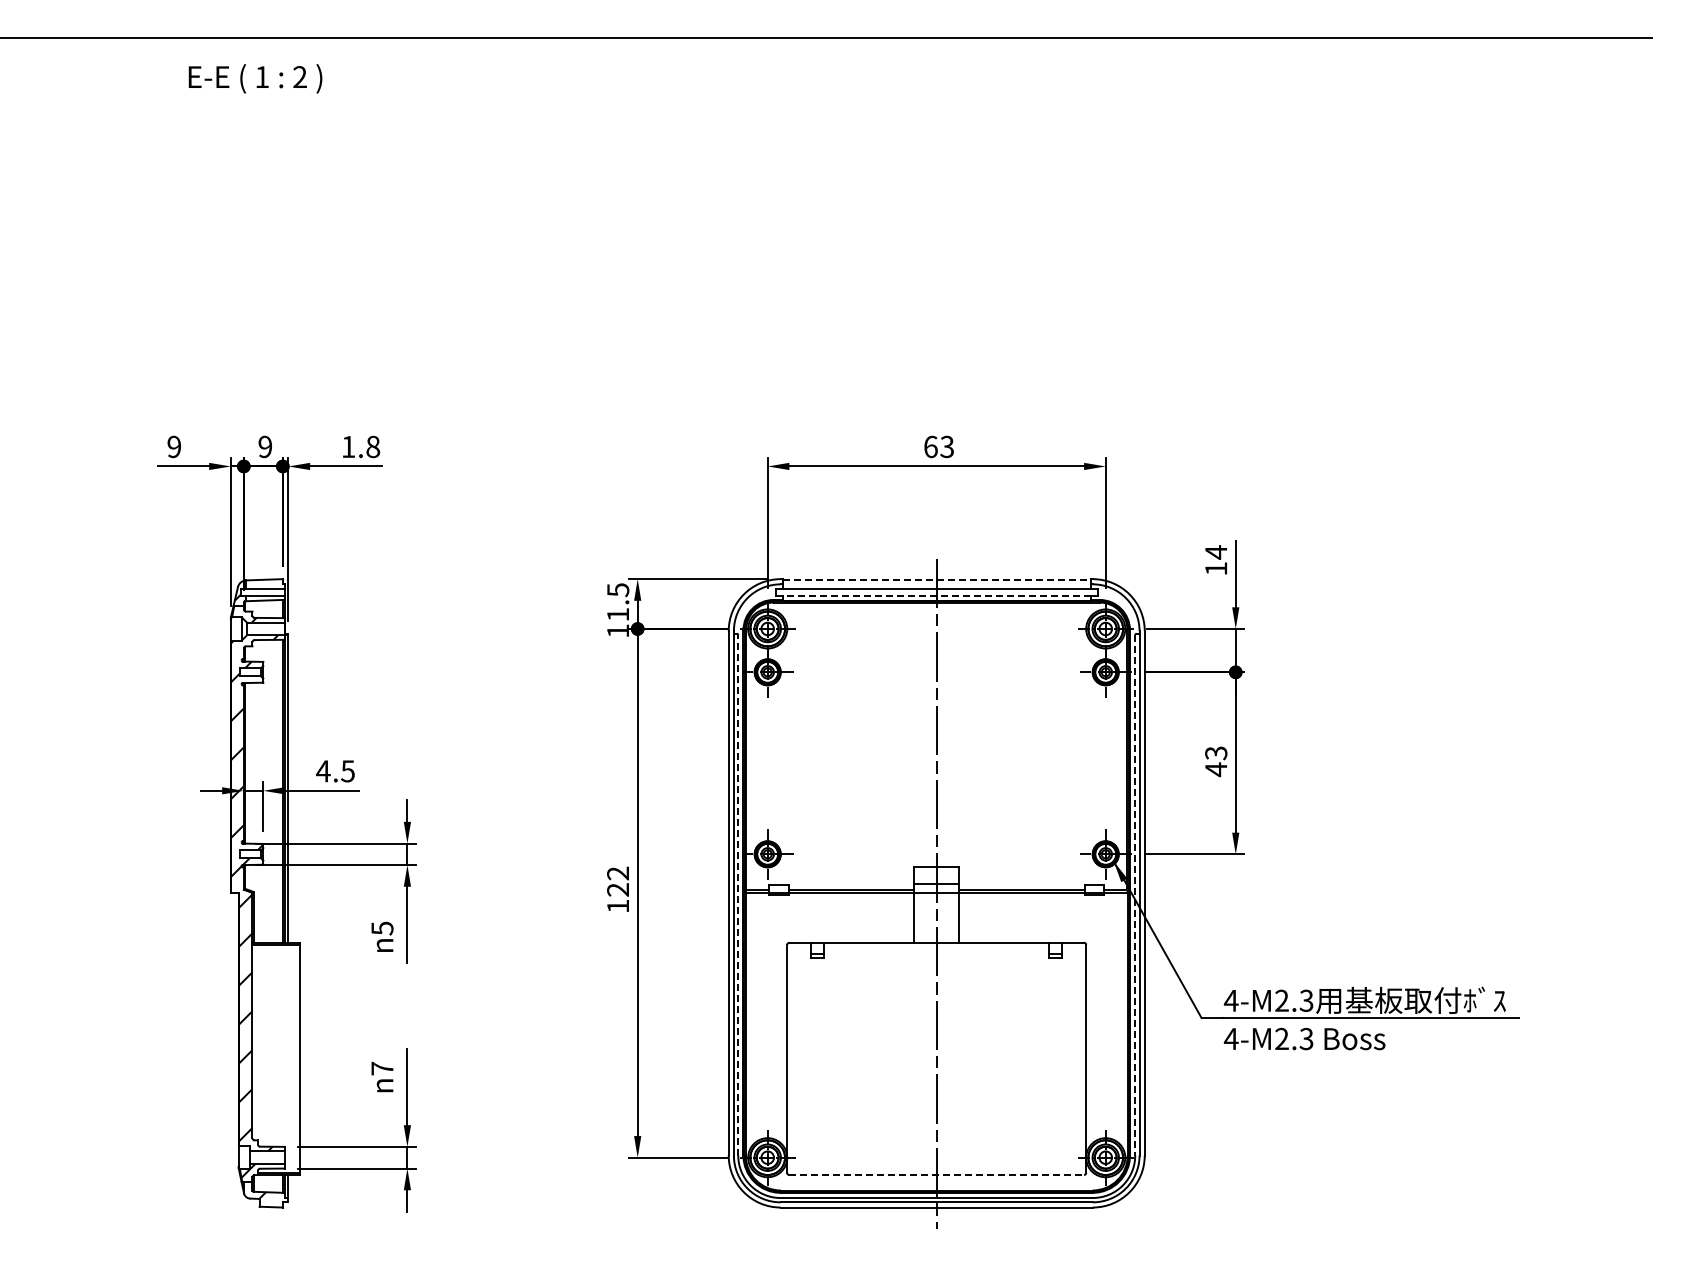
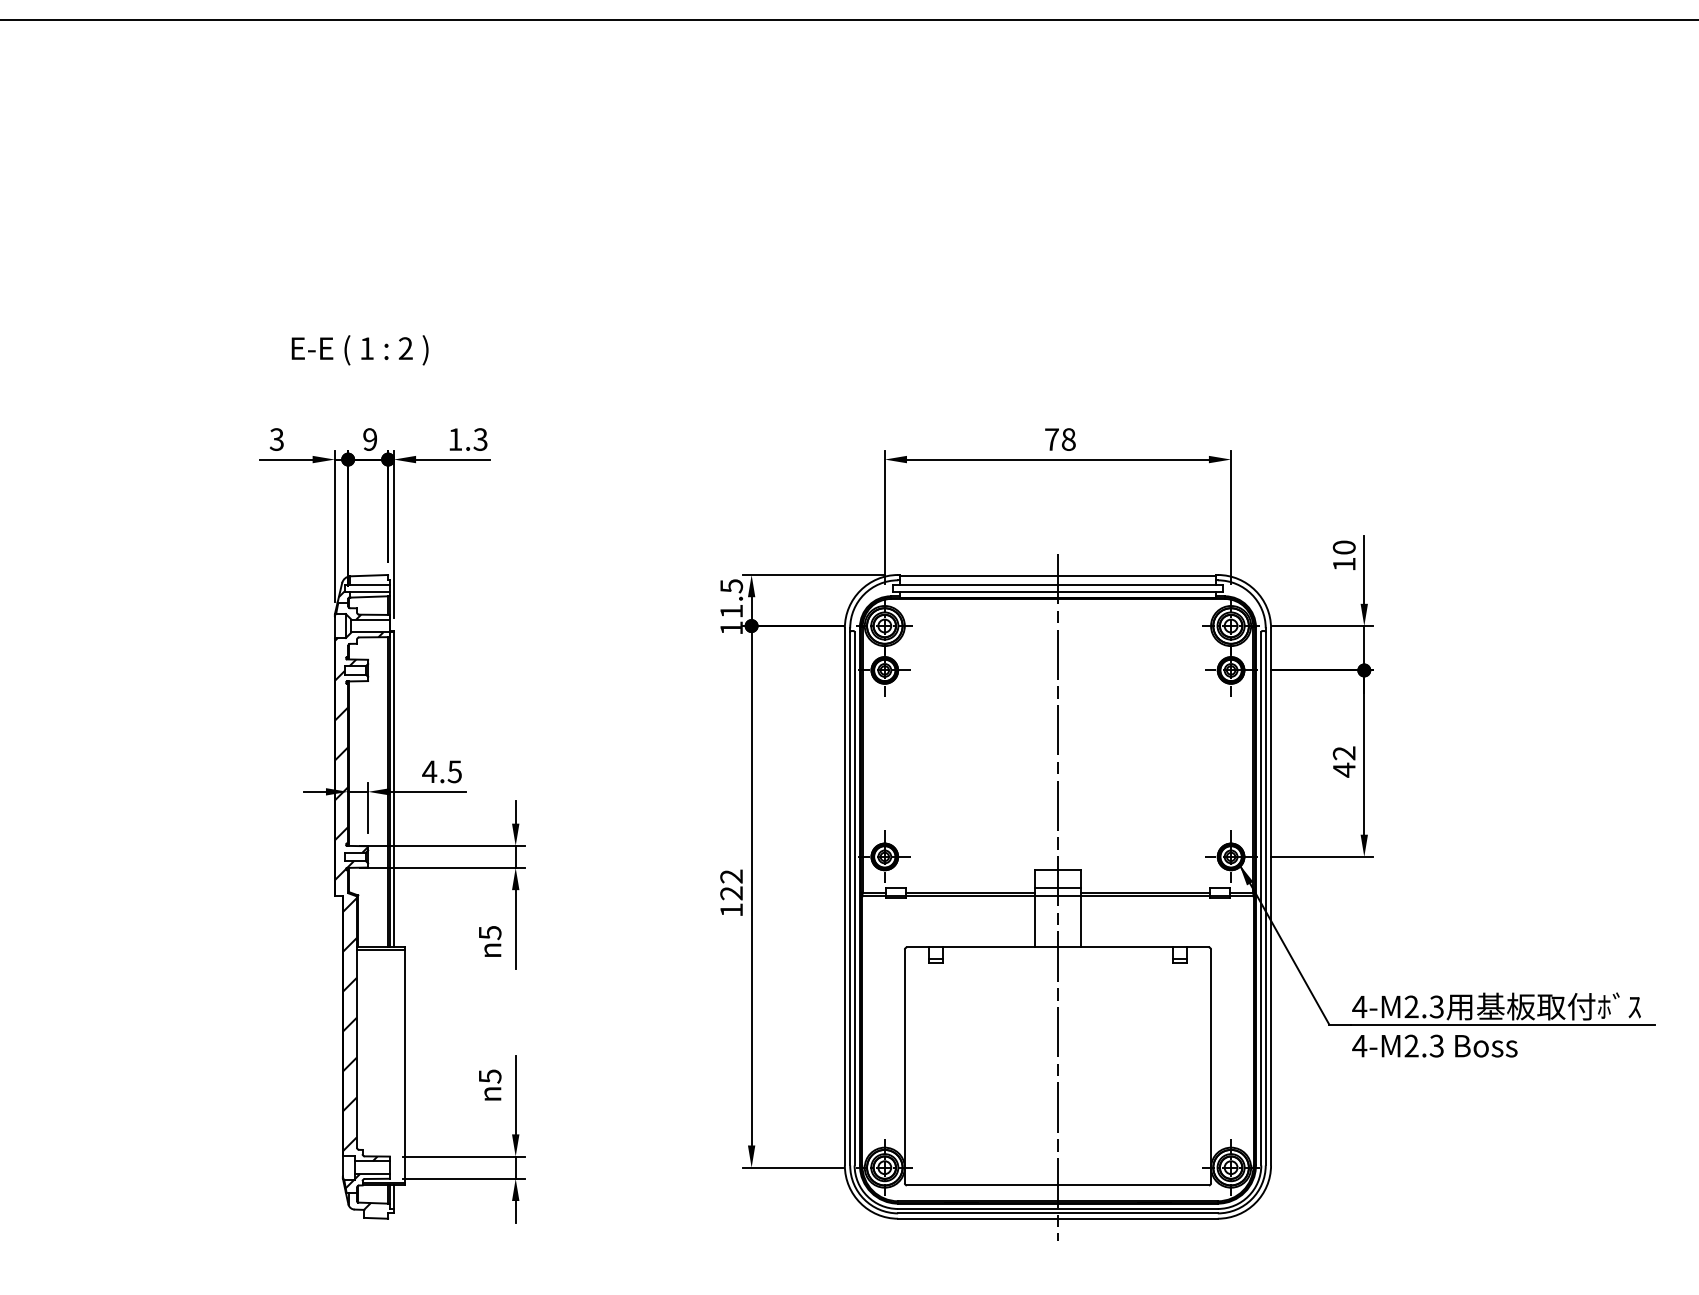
text: (255, 78) -> (360, 349), moved
text: (173, 446) -> (276, 439), 9 -> 3
text: (373, 446) -> (480, 439), 1.8 -> 1.3
text: (939, 446) -> (1060, 439), 63 -> 78
text: (1216, 552) -> (1344, 547), 14 -> 10
line: (937, 580) -> (1058, 576), dashed -> solid
line: (936, 595) -> (1057, 591), dashed -> solid
text: (1216, 753) -> (1344, 753), 43 -> 42
line: (738, 894) -> (854, 898), dashed -> solid
line: (1135, 895) -> (1261, 899), dashed -> solid
text: (382, 1068) -> (490, 1076), 7 -> 5
line: (937, 1175) -> (1058, 1185), dashed -> solid

